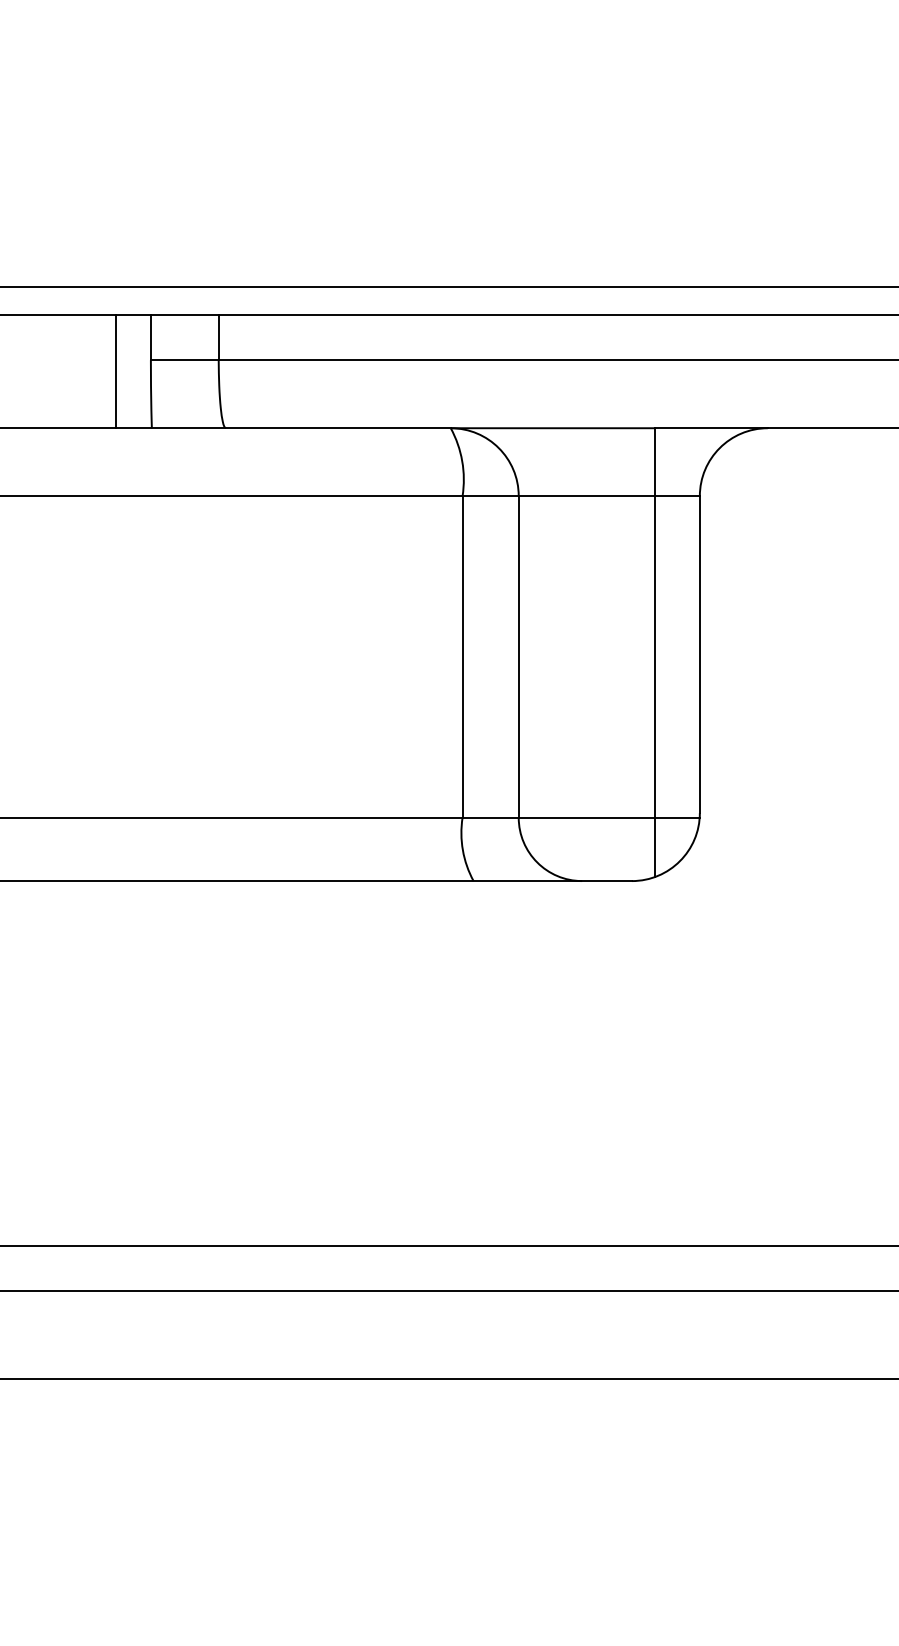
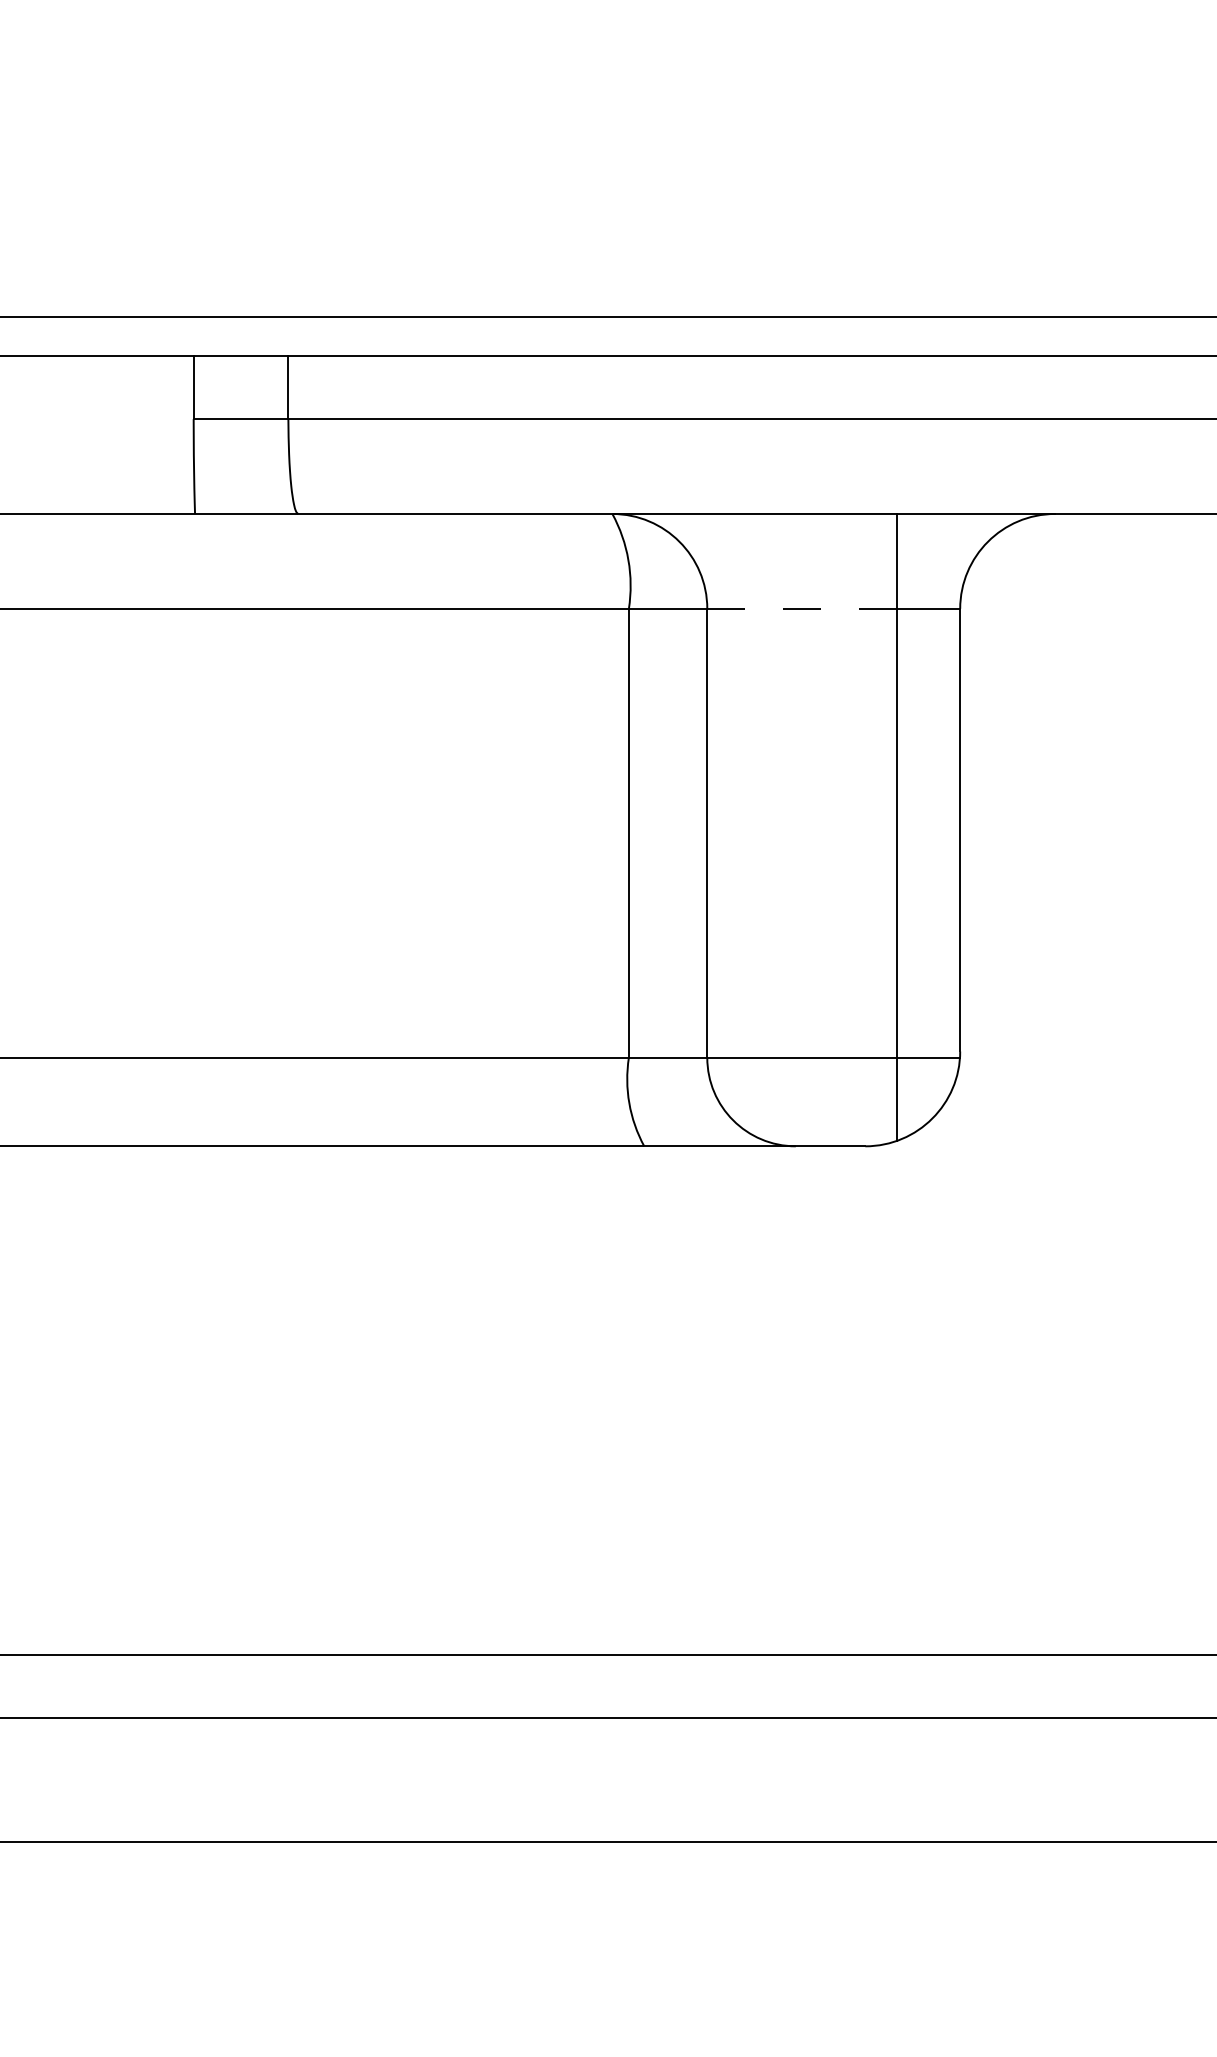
line: (116, 371) -> (145, 434), removed
line: (586, 496) -> (801, 609), solid -> dashed

